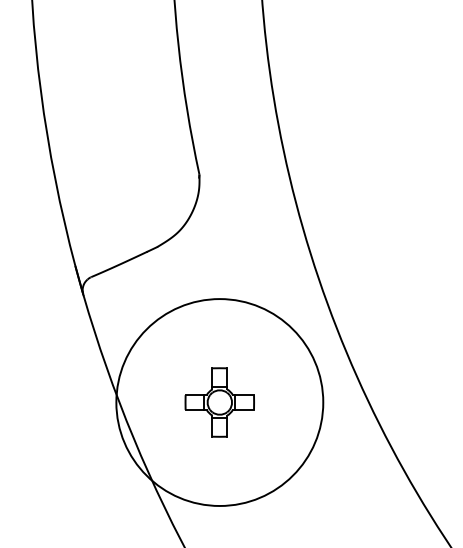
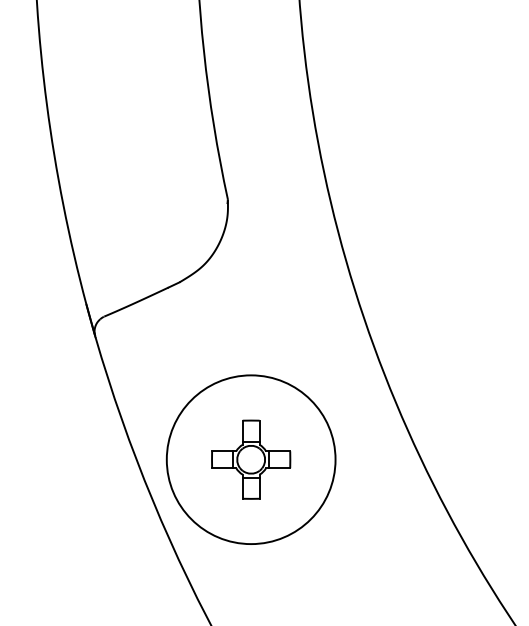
circle: (219, 402) -> (250, 459), size x0.71

